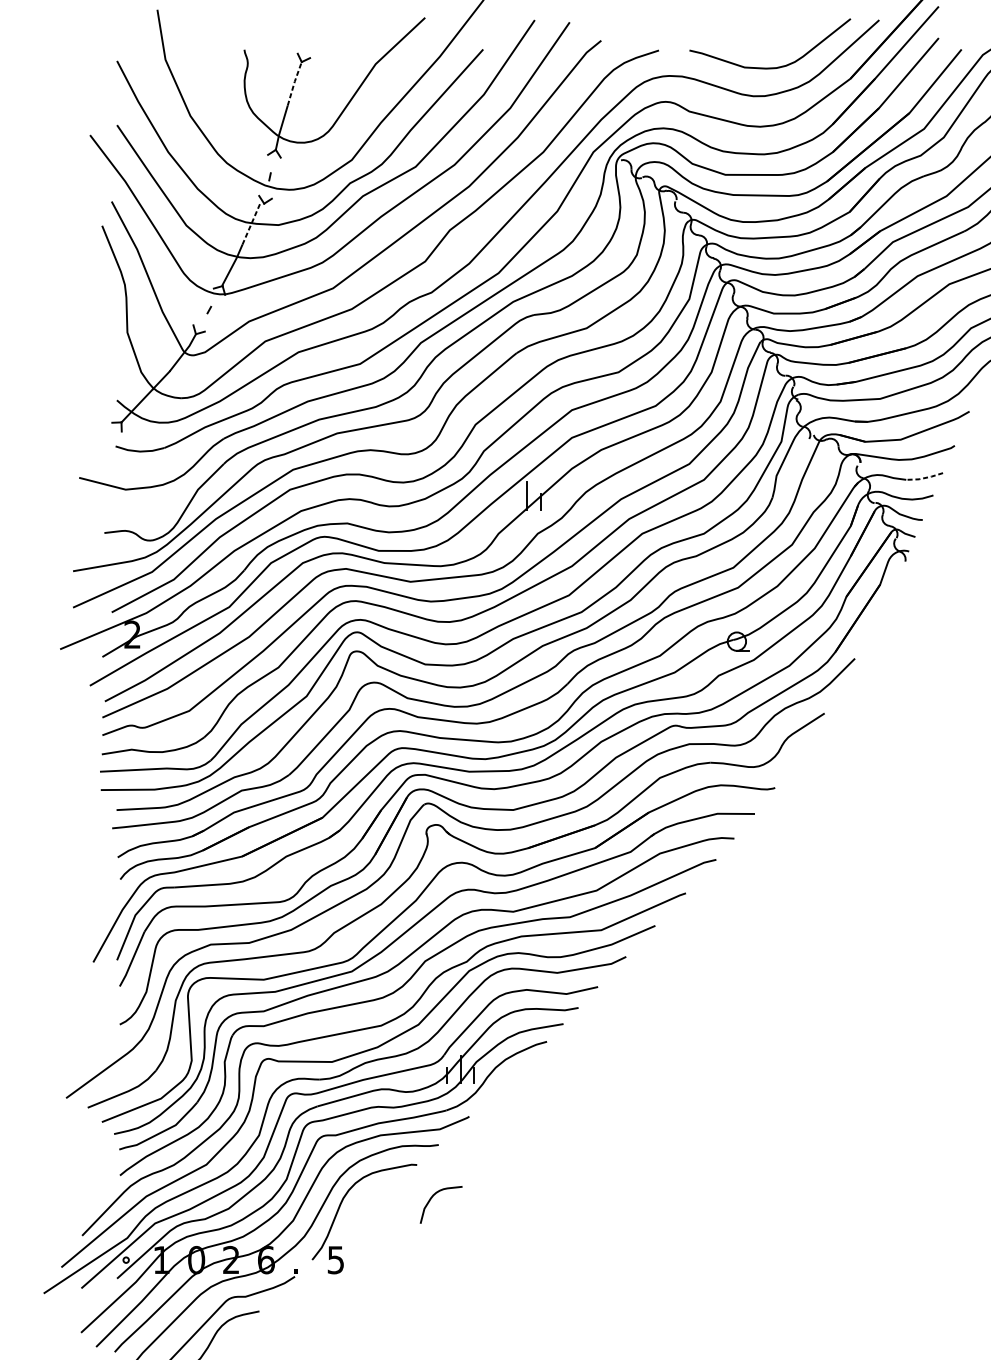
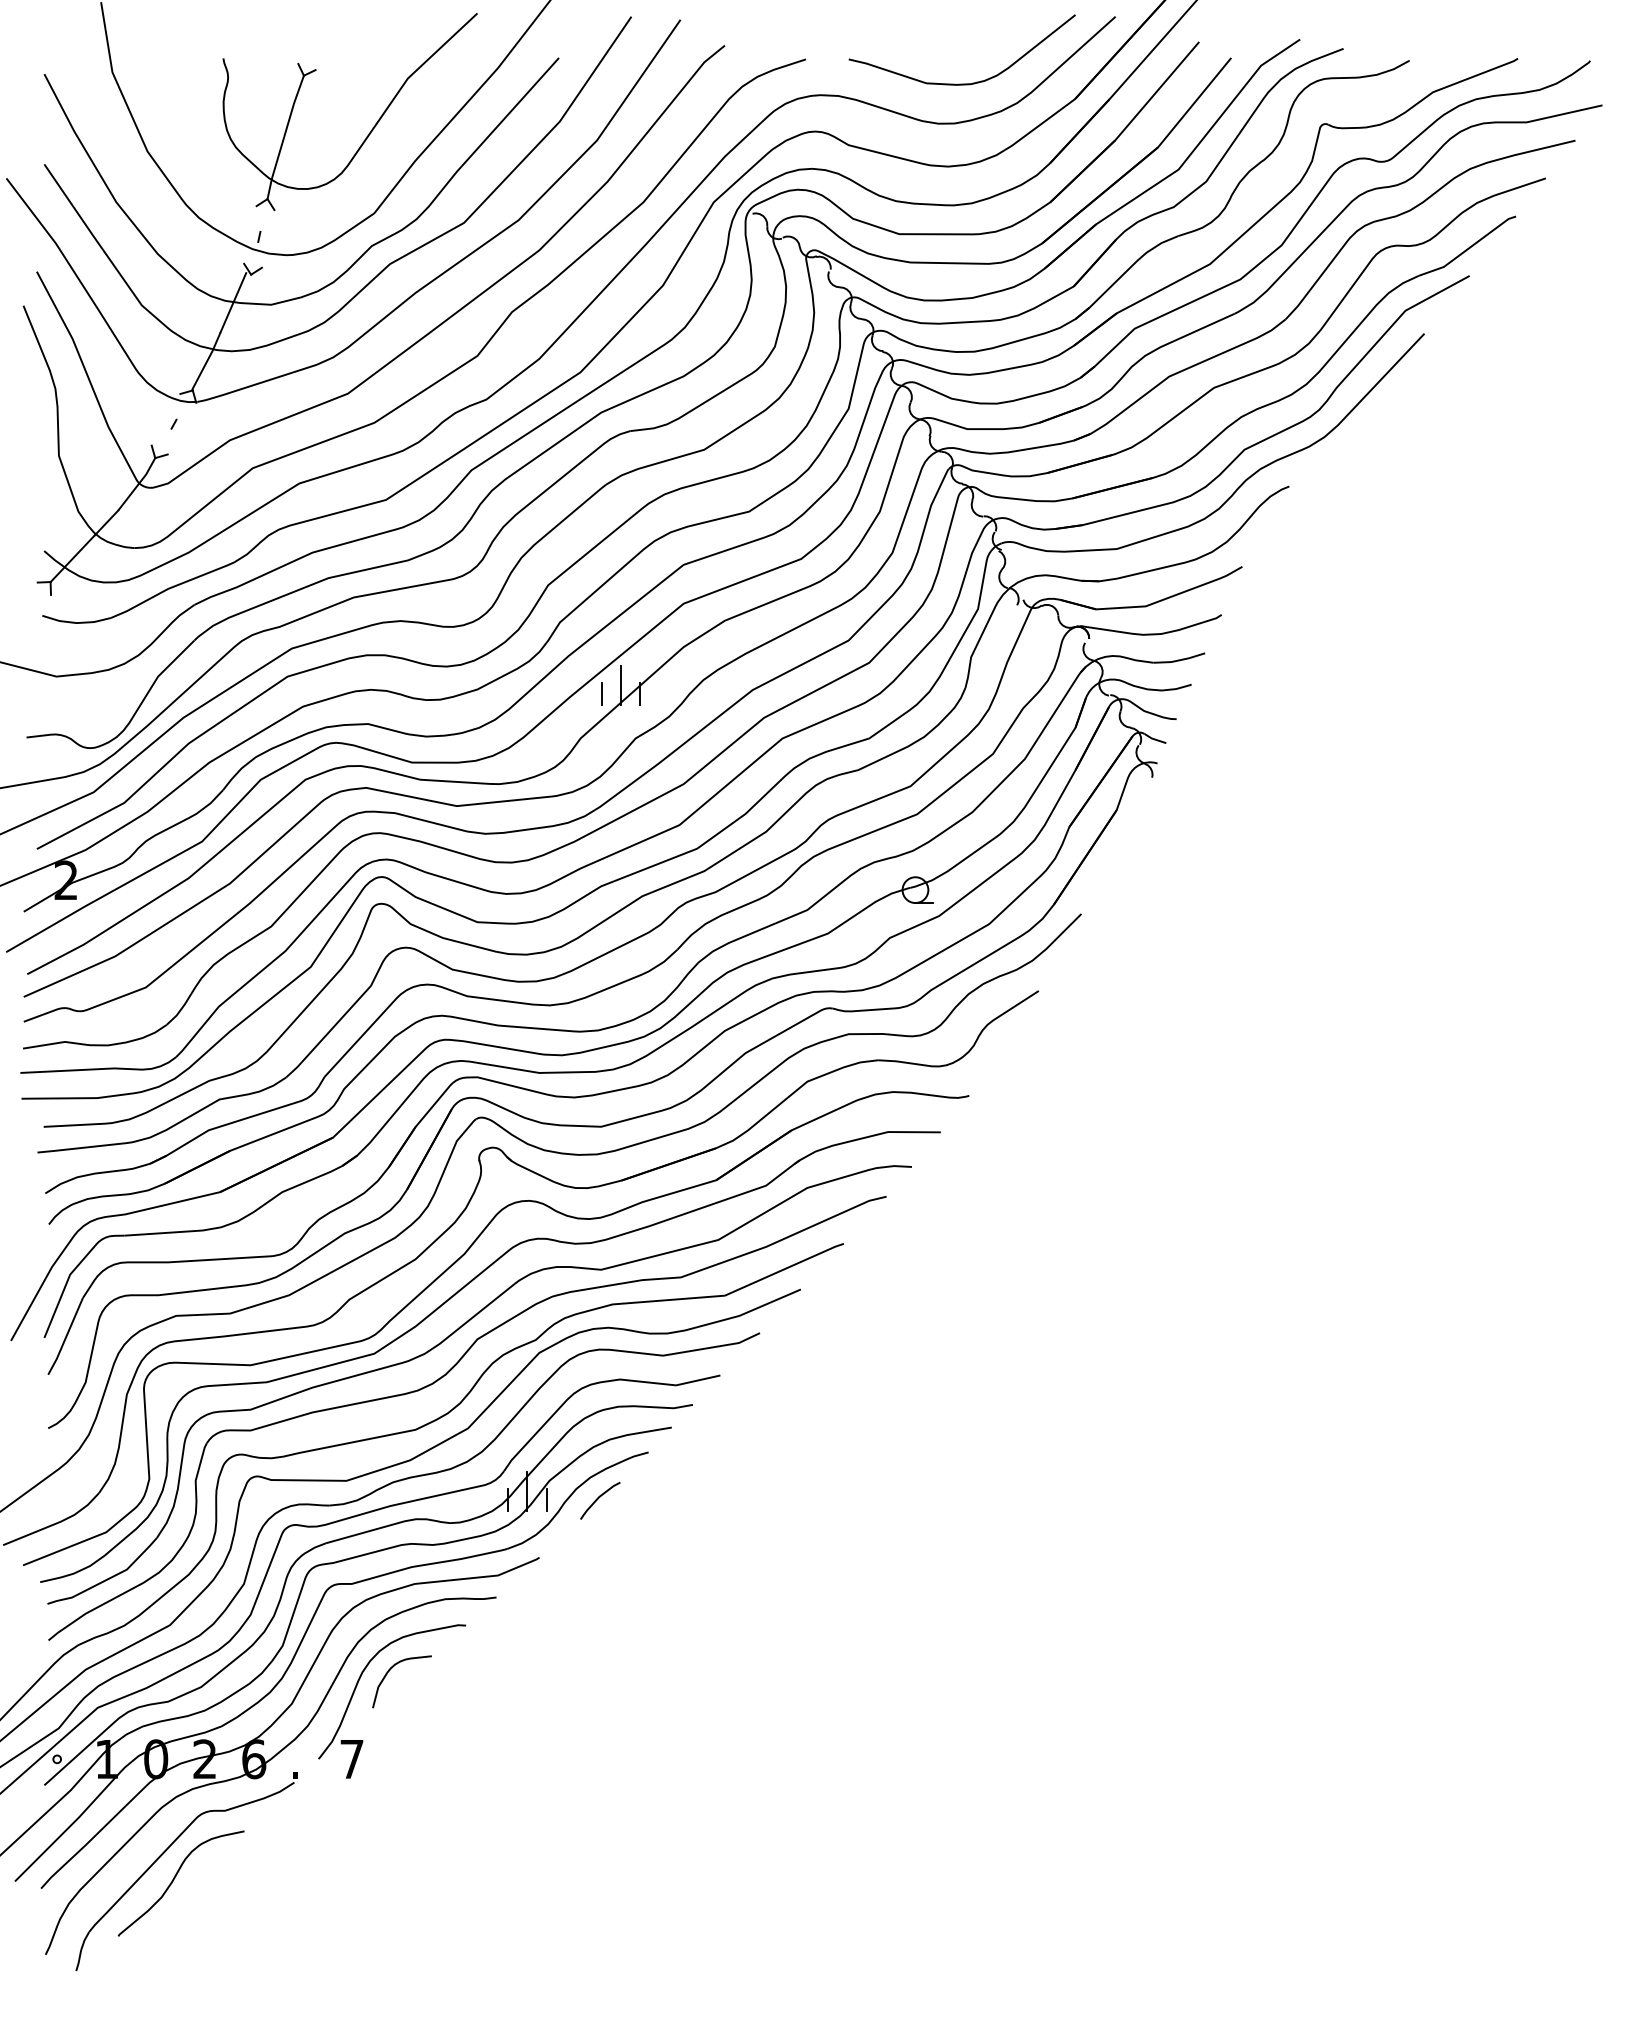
line: (294, 83) -> (293, 105), dashed -> solid
line: (251, 223) -> (233, 302), dashed -> solid
line: (924, 478) -> (1179, 660), dashed -> solid
line: (513, 501) -> (601, 693), added
curve: (512, 1074) -> (599, 1498), added
curve: (433, 1196) -> (390, 1670), moved
text: (335, 1260) -> (351, 1759), 5 -> 7

